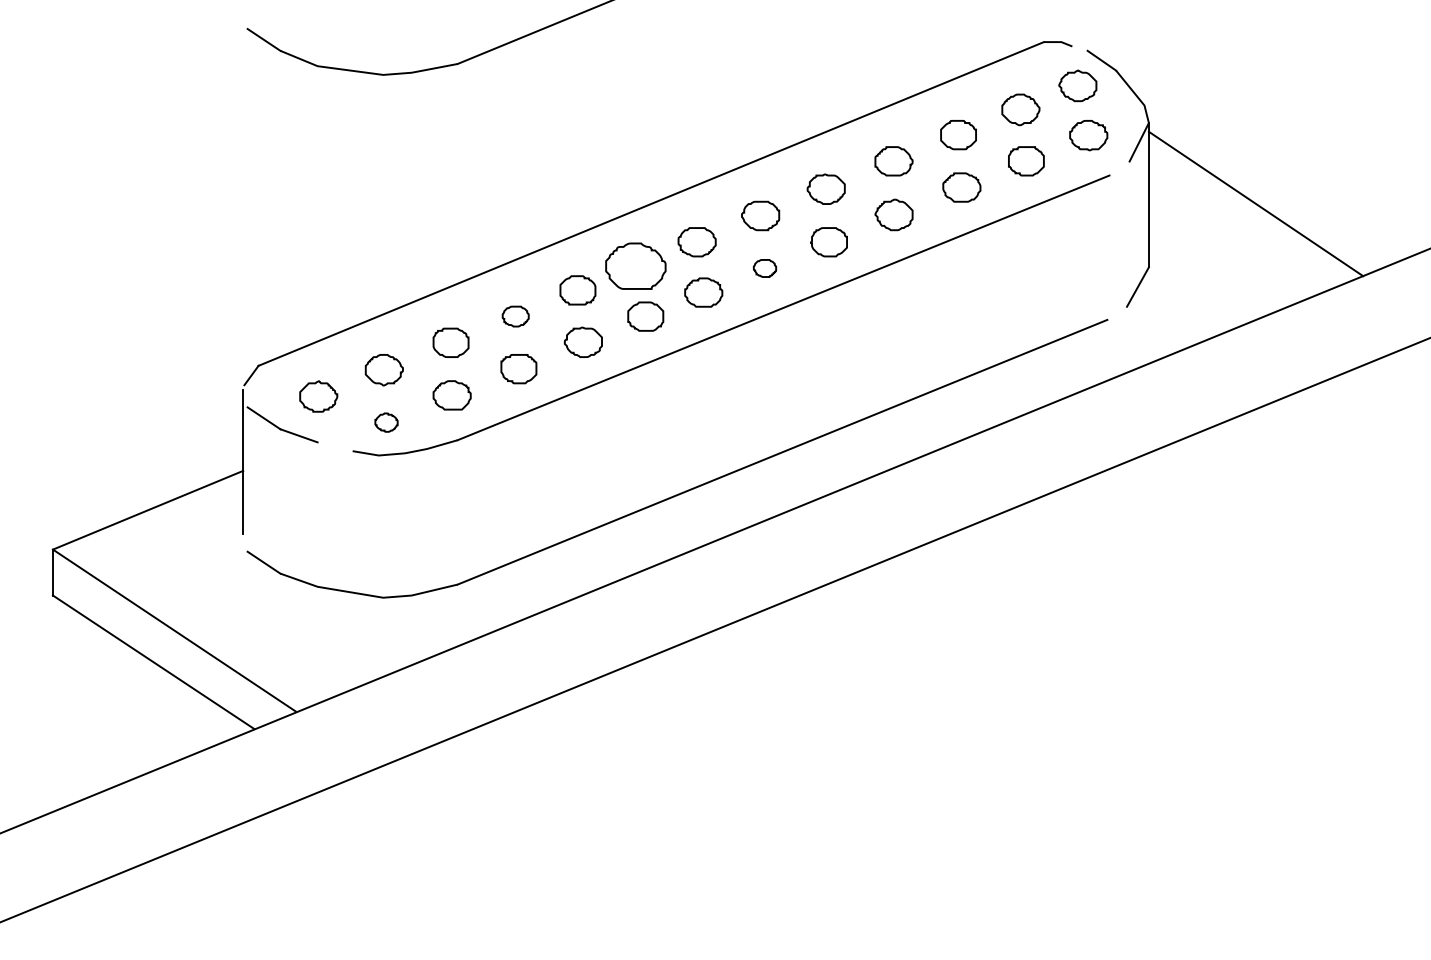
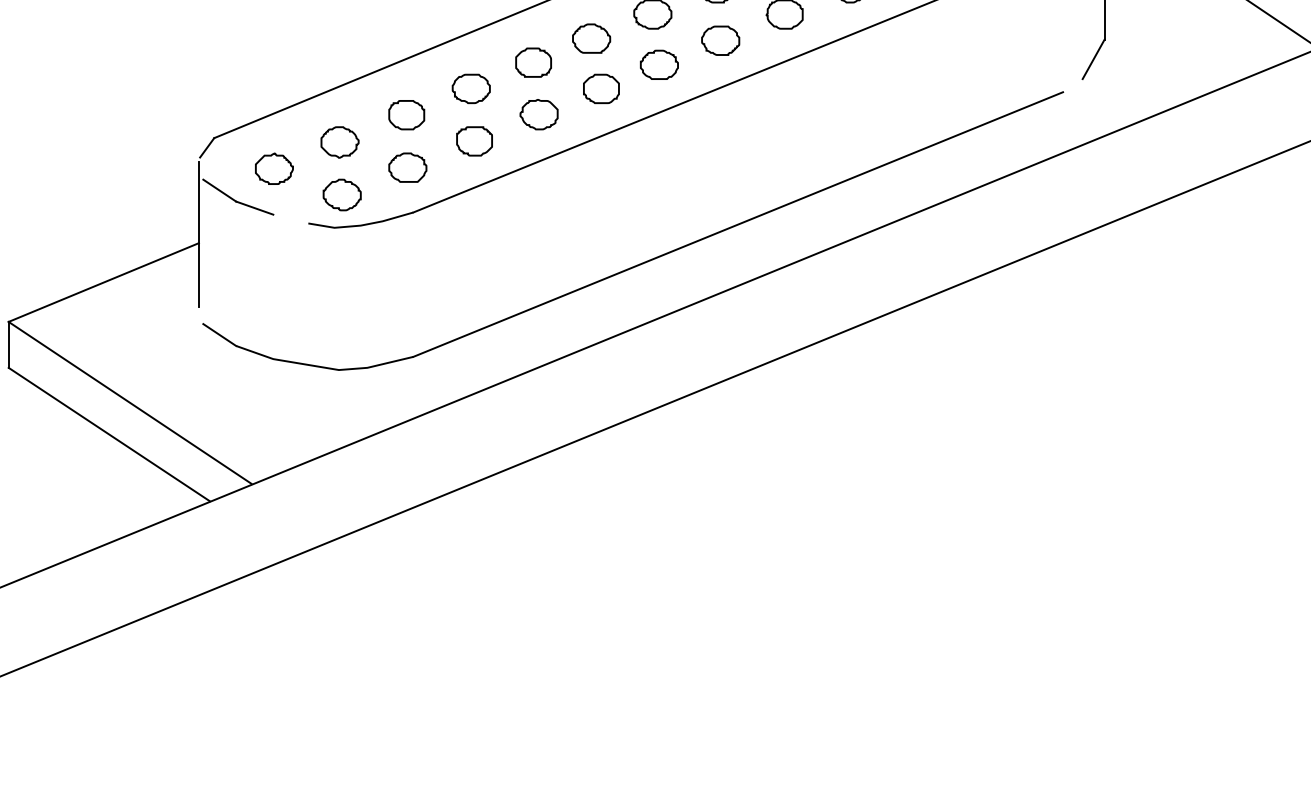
part: (635, 266) -> (591, 38), size x0.62
part: (764, 268) -> (720, 40), size x1.67
part: (515, 316) -> (471, 88), size x1.43
part: (386, 422) -> (342, 194), size x1.67

